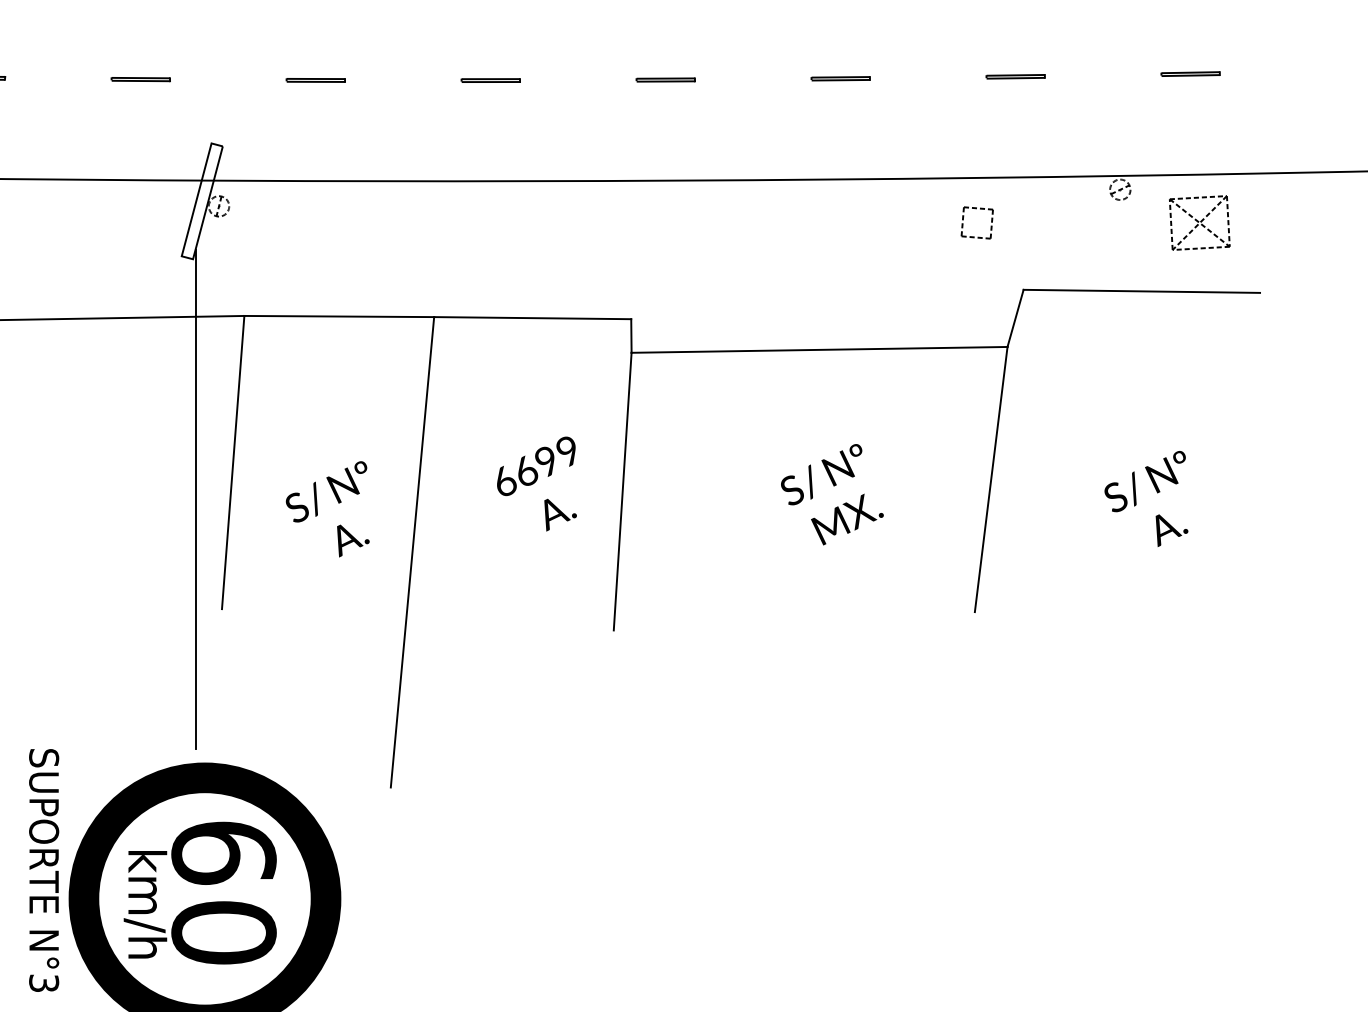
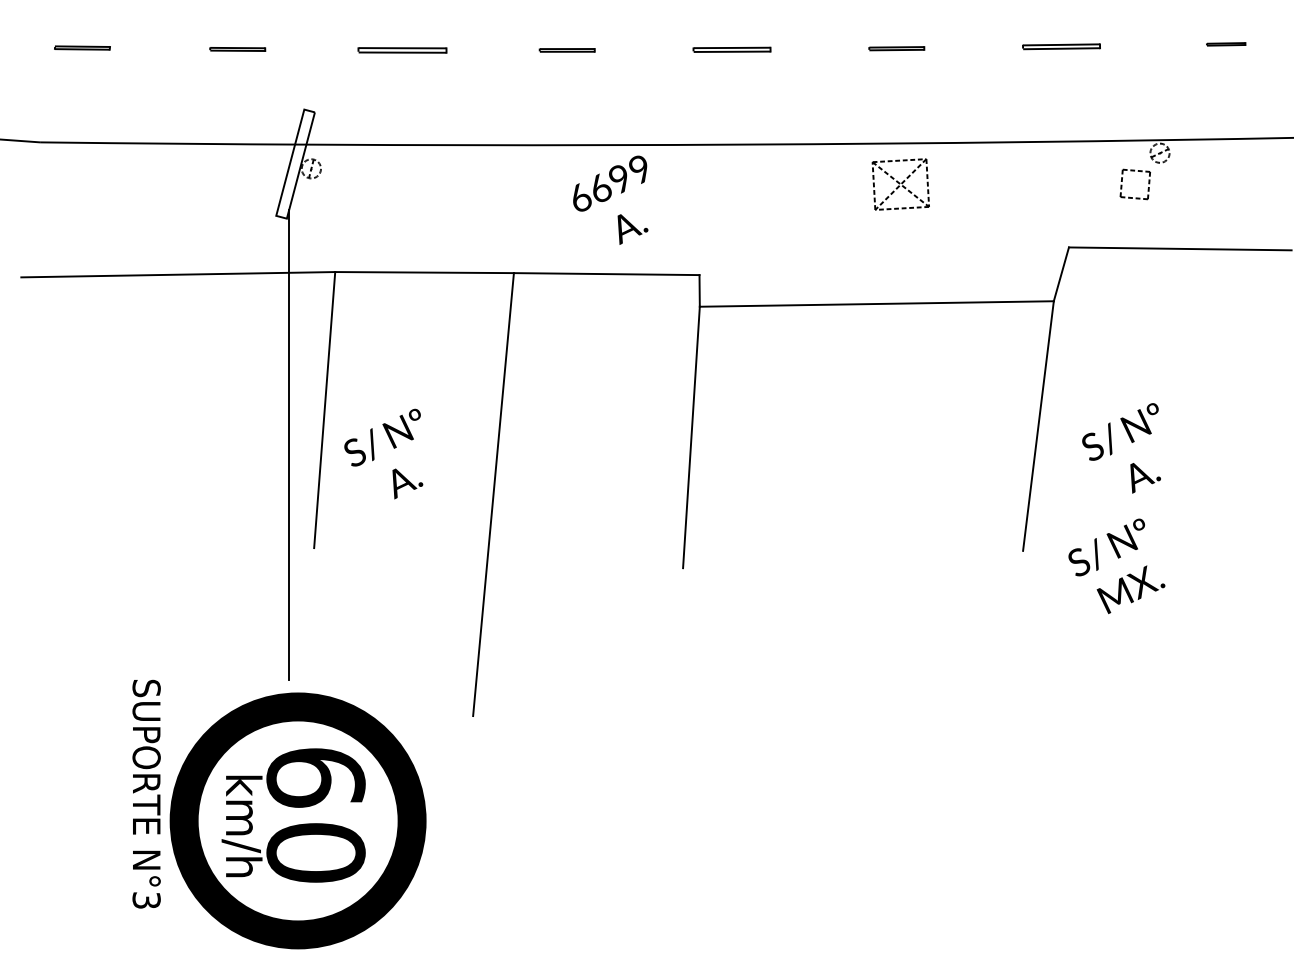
part: (1189, 74) -> (1225, 44), size x0.7
part: (1015, 76) -> (1061, 46), size x1.4
part: (315, 79) -> (402, 49), size x1.6
part: (665, 79) -> (731, 49), size x1.4
part: (1199, 222) -> (900, 184), moved
part: (963, 224) -> (1122, 185), moved
text: (536, 483) -> (610, 199), moved
text: (831, 493) -> (1116, 565), moved
text: (1146, 499) -> (1121, 448), moved
text: (327, 508) -> (383, 453), moved

